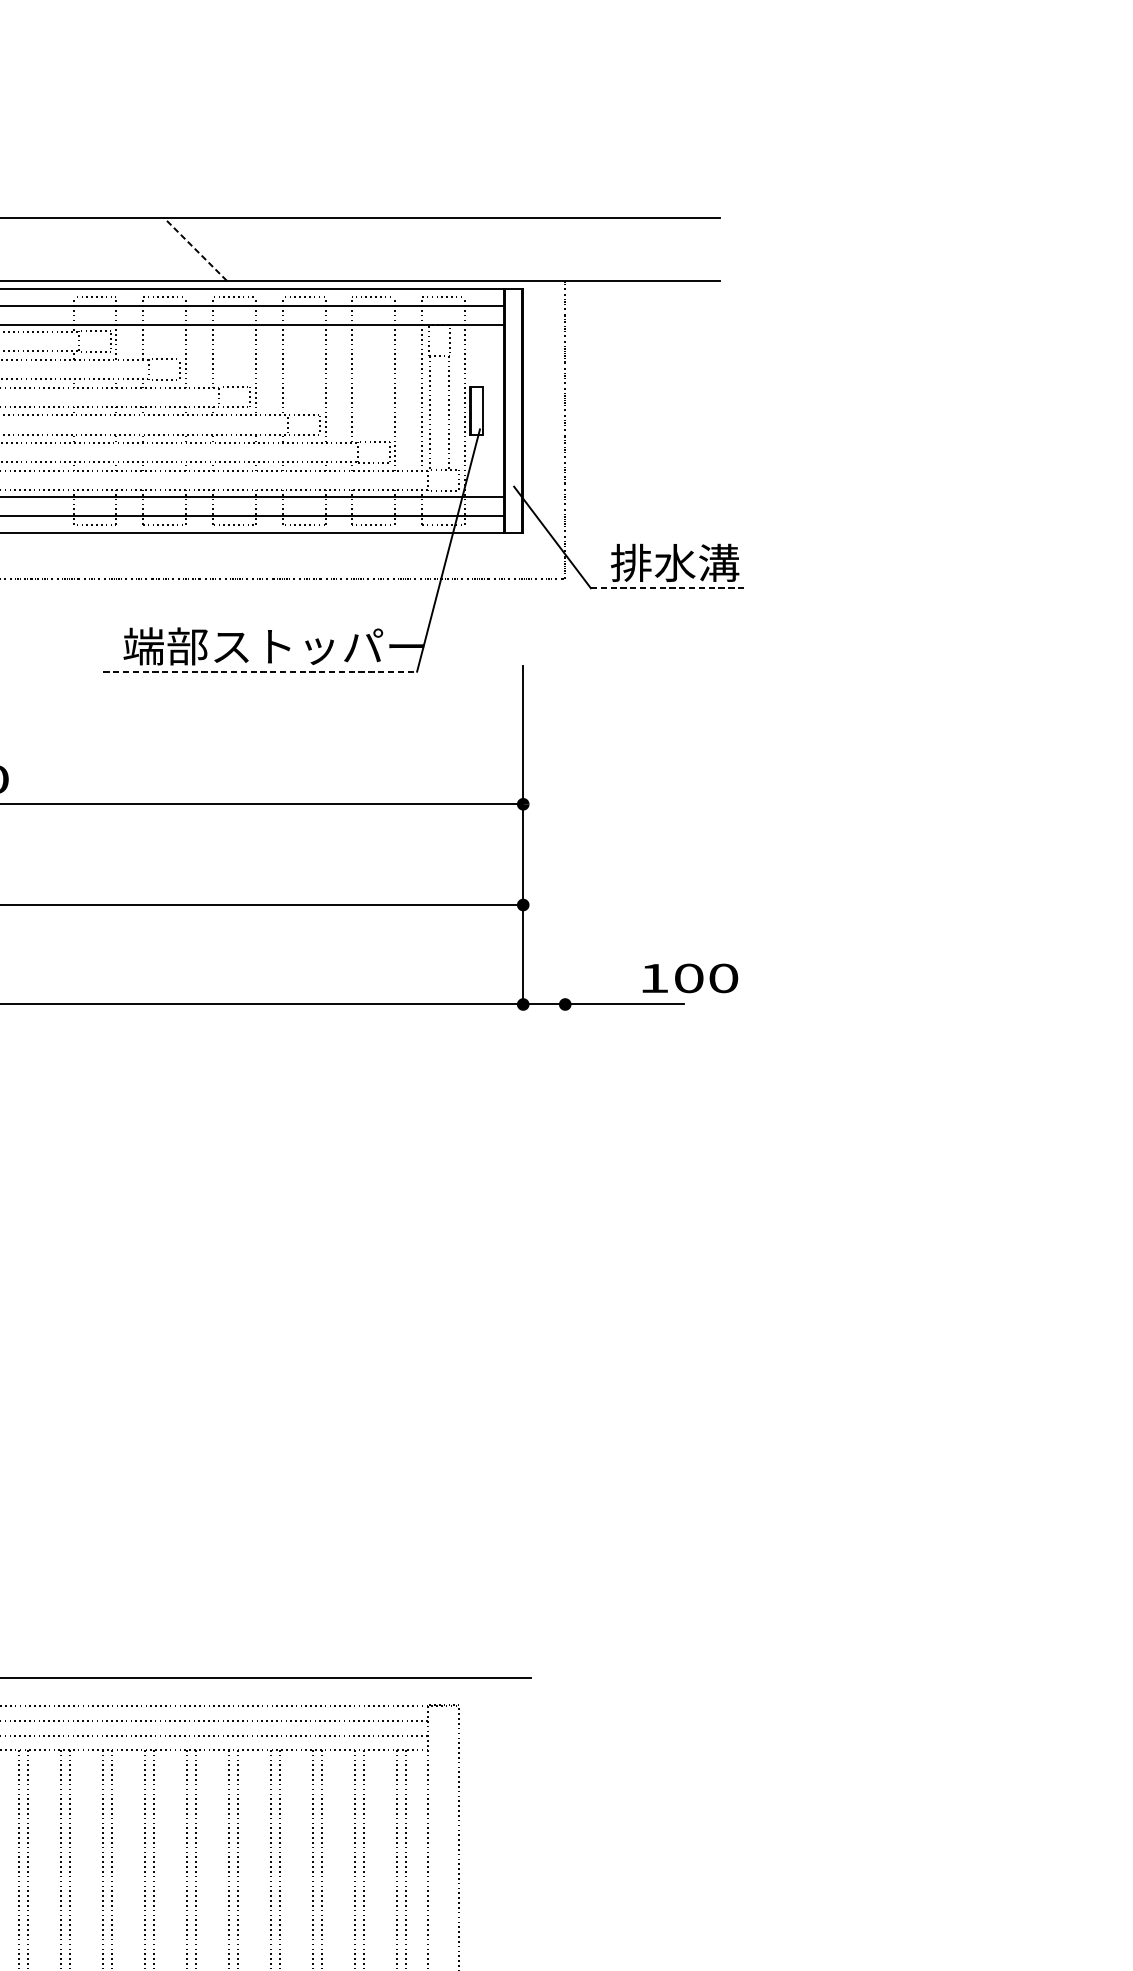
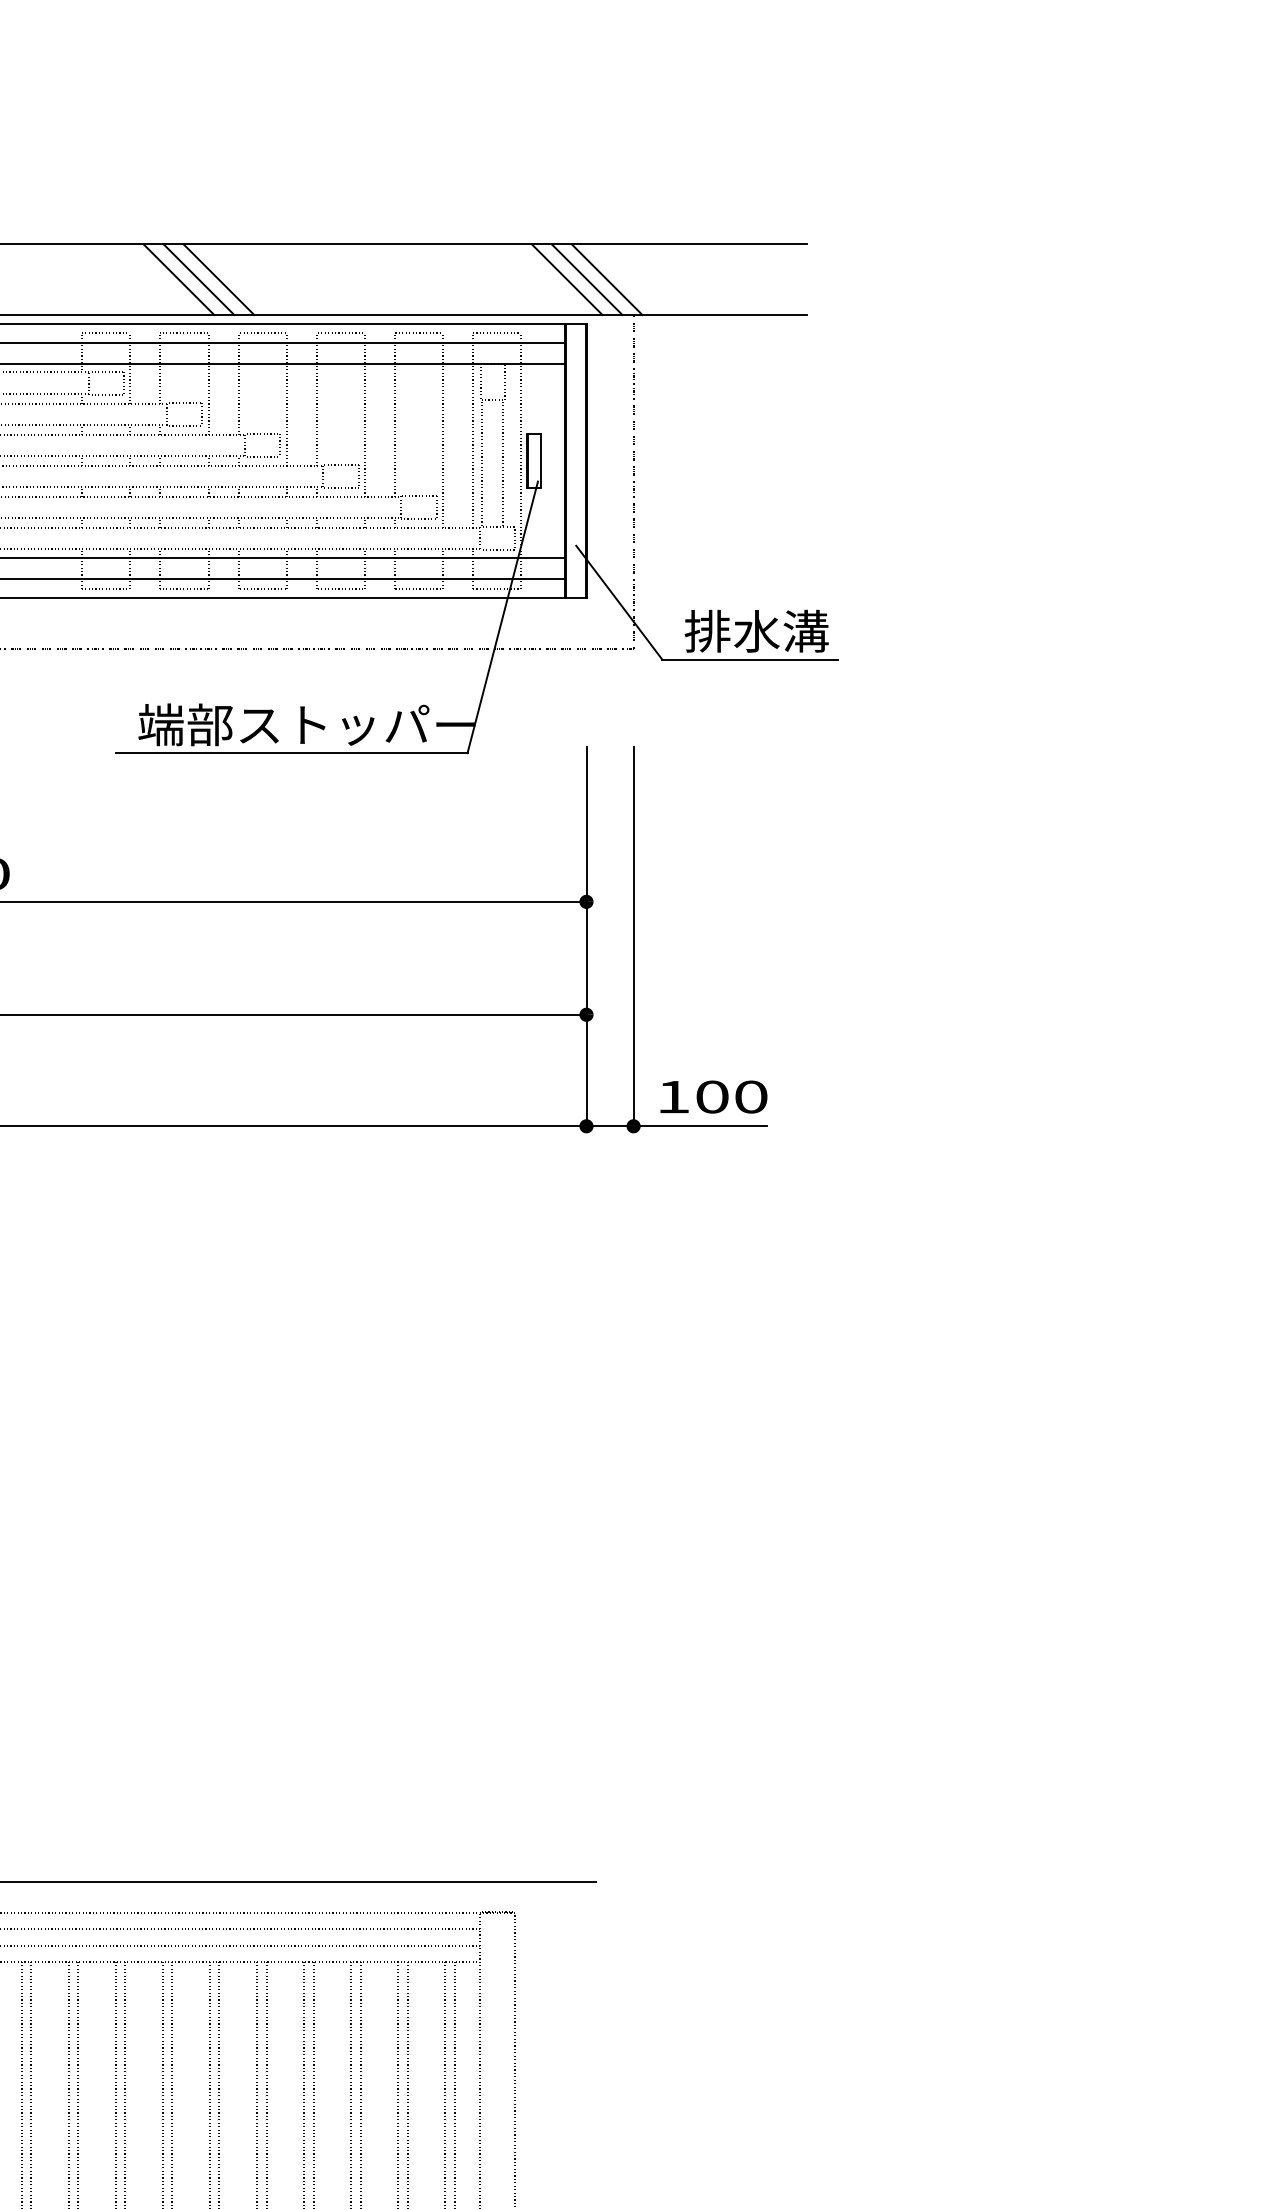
line: (159, 249) -> (178, 279), added
line: (177, 249) -> (198, 279), added
line: (194, 249) -> (218, 279), dashed -> solid
line: (505, 249) -> (566, 279), added
line: (523, 249) -> (586, 279), added
line: (541, 249) -> (606, 279), added
line: (669, 588) -> (750, 659), dashed -> solid
line: (260, 671) -> (291, 753), dashed -> solid
line: (565, 835) -> (633, 936), added
text: (690, 977) -> (713, 1096), moved

